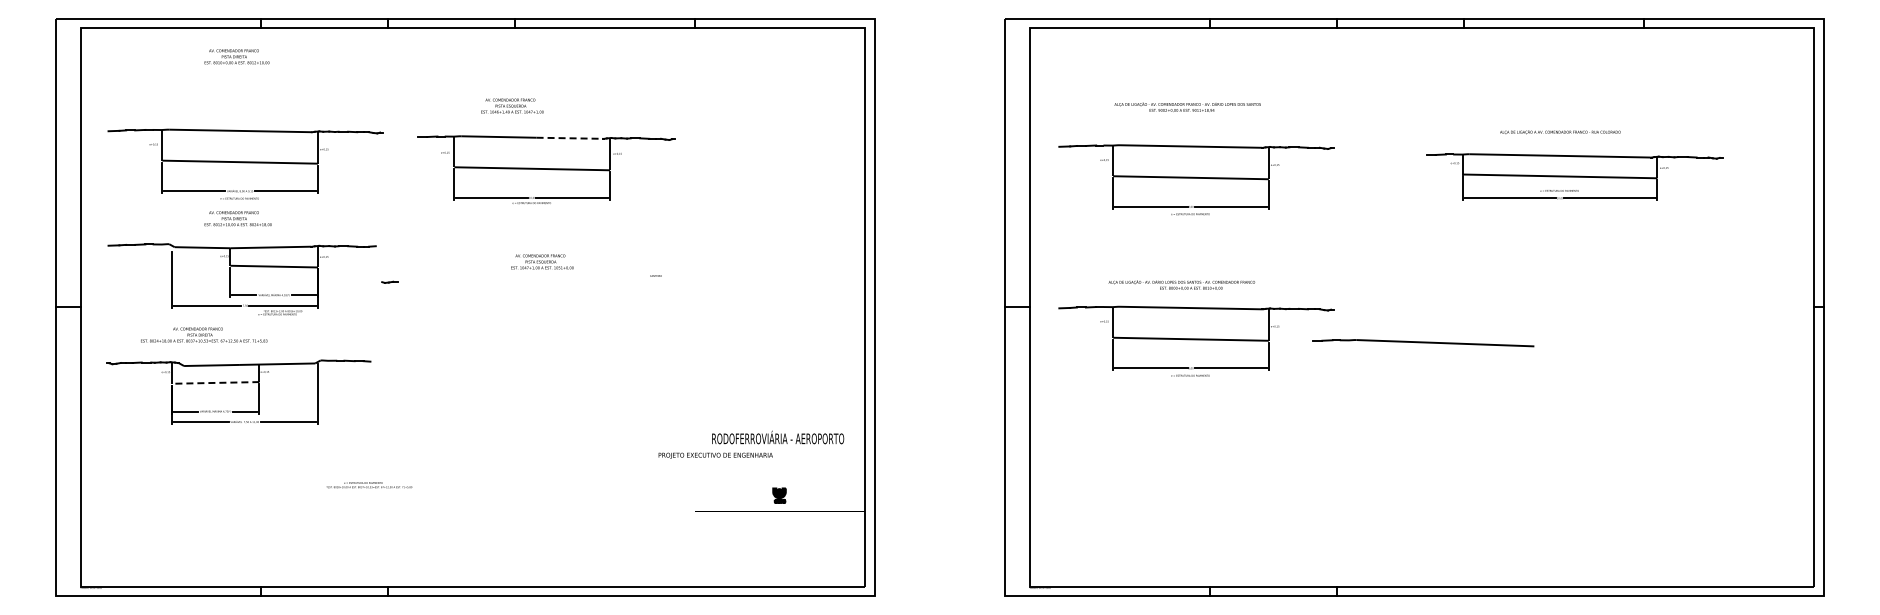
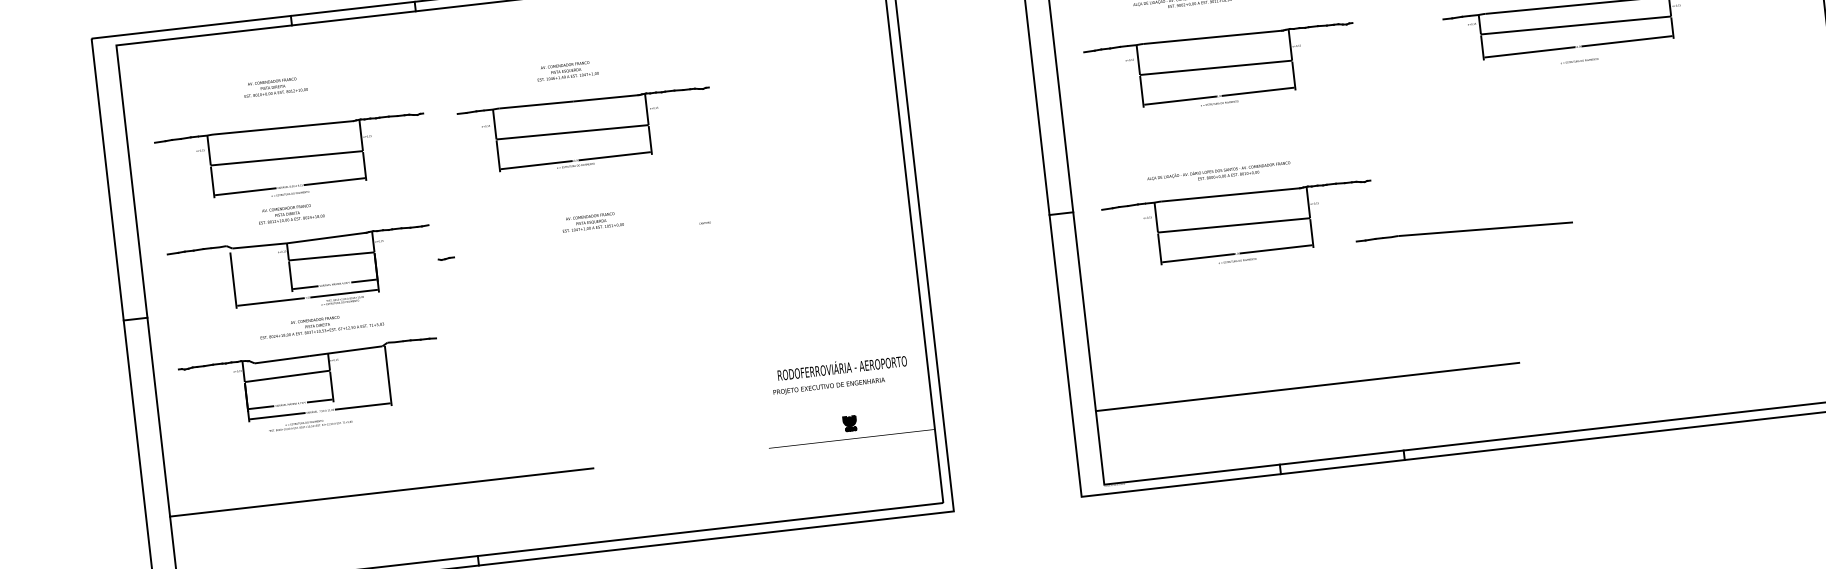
text: (236, 56) -> (275, 86), moved
text: (512, 105) -> (567, 70), moved
line: (570, 138) -> (606, 98), dashed -> solid
text: (1559, 190) -> (1579, 60), moved
text: (204, 334) -> (321, 324), moved
part: (1423, 343) -> (1464, 231), moved
line: (215, 382) -> (287, 375), dashed -> solid
text: (715, 455) -> (828, 386), moved
text: (369, 485) -> (310, 424), moved
line: (297, 511) -> (381, 492), added
line: (1246, 511) -> (1307, 387), added

